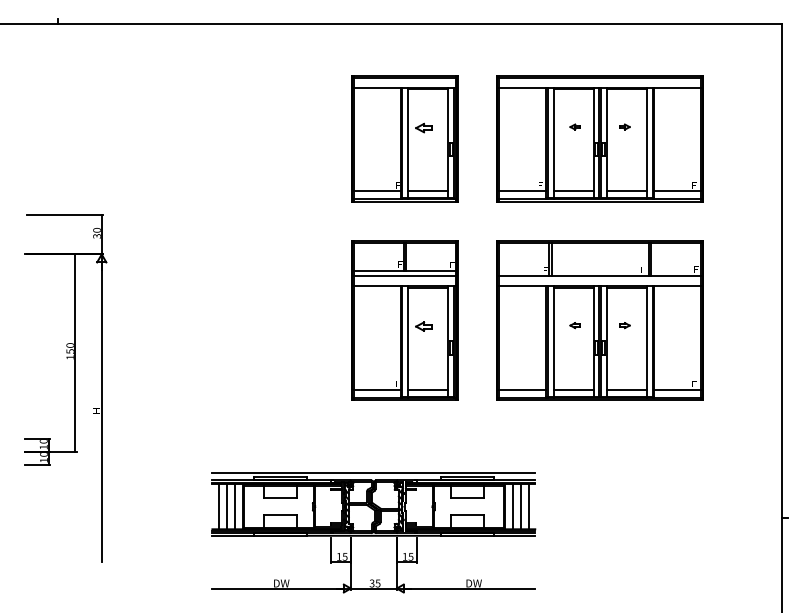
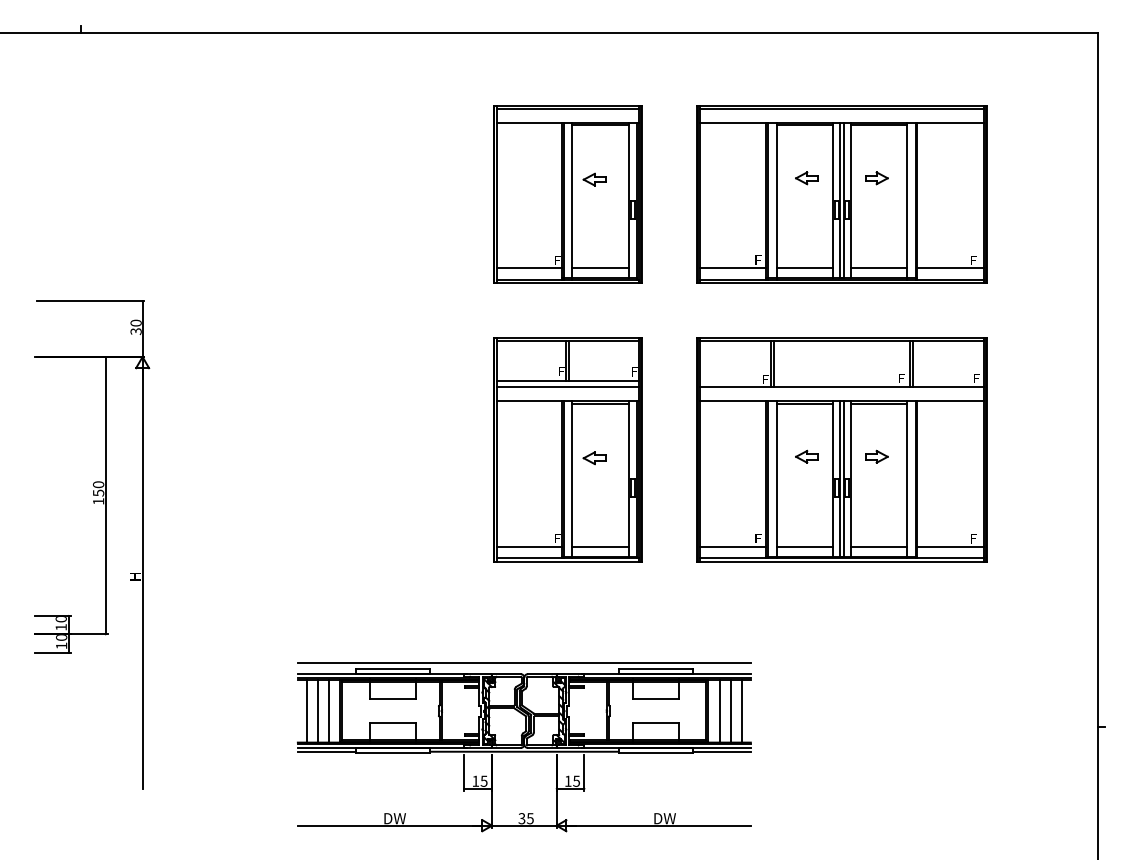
part: (574, 126) -> (805, 177), size x1.67
part: (624, 126) -> (876, 177), size x1.67
part: (574, 325) -> (805, 456), size x1.67
part: (624, 325) -> (876, 456), size x1.67

